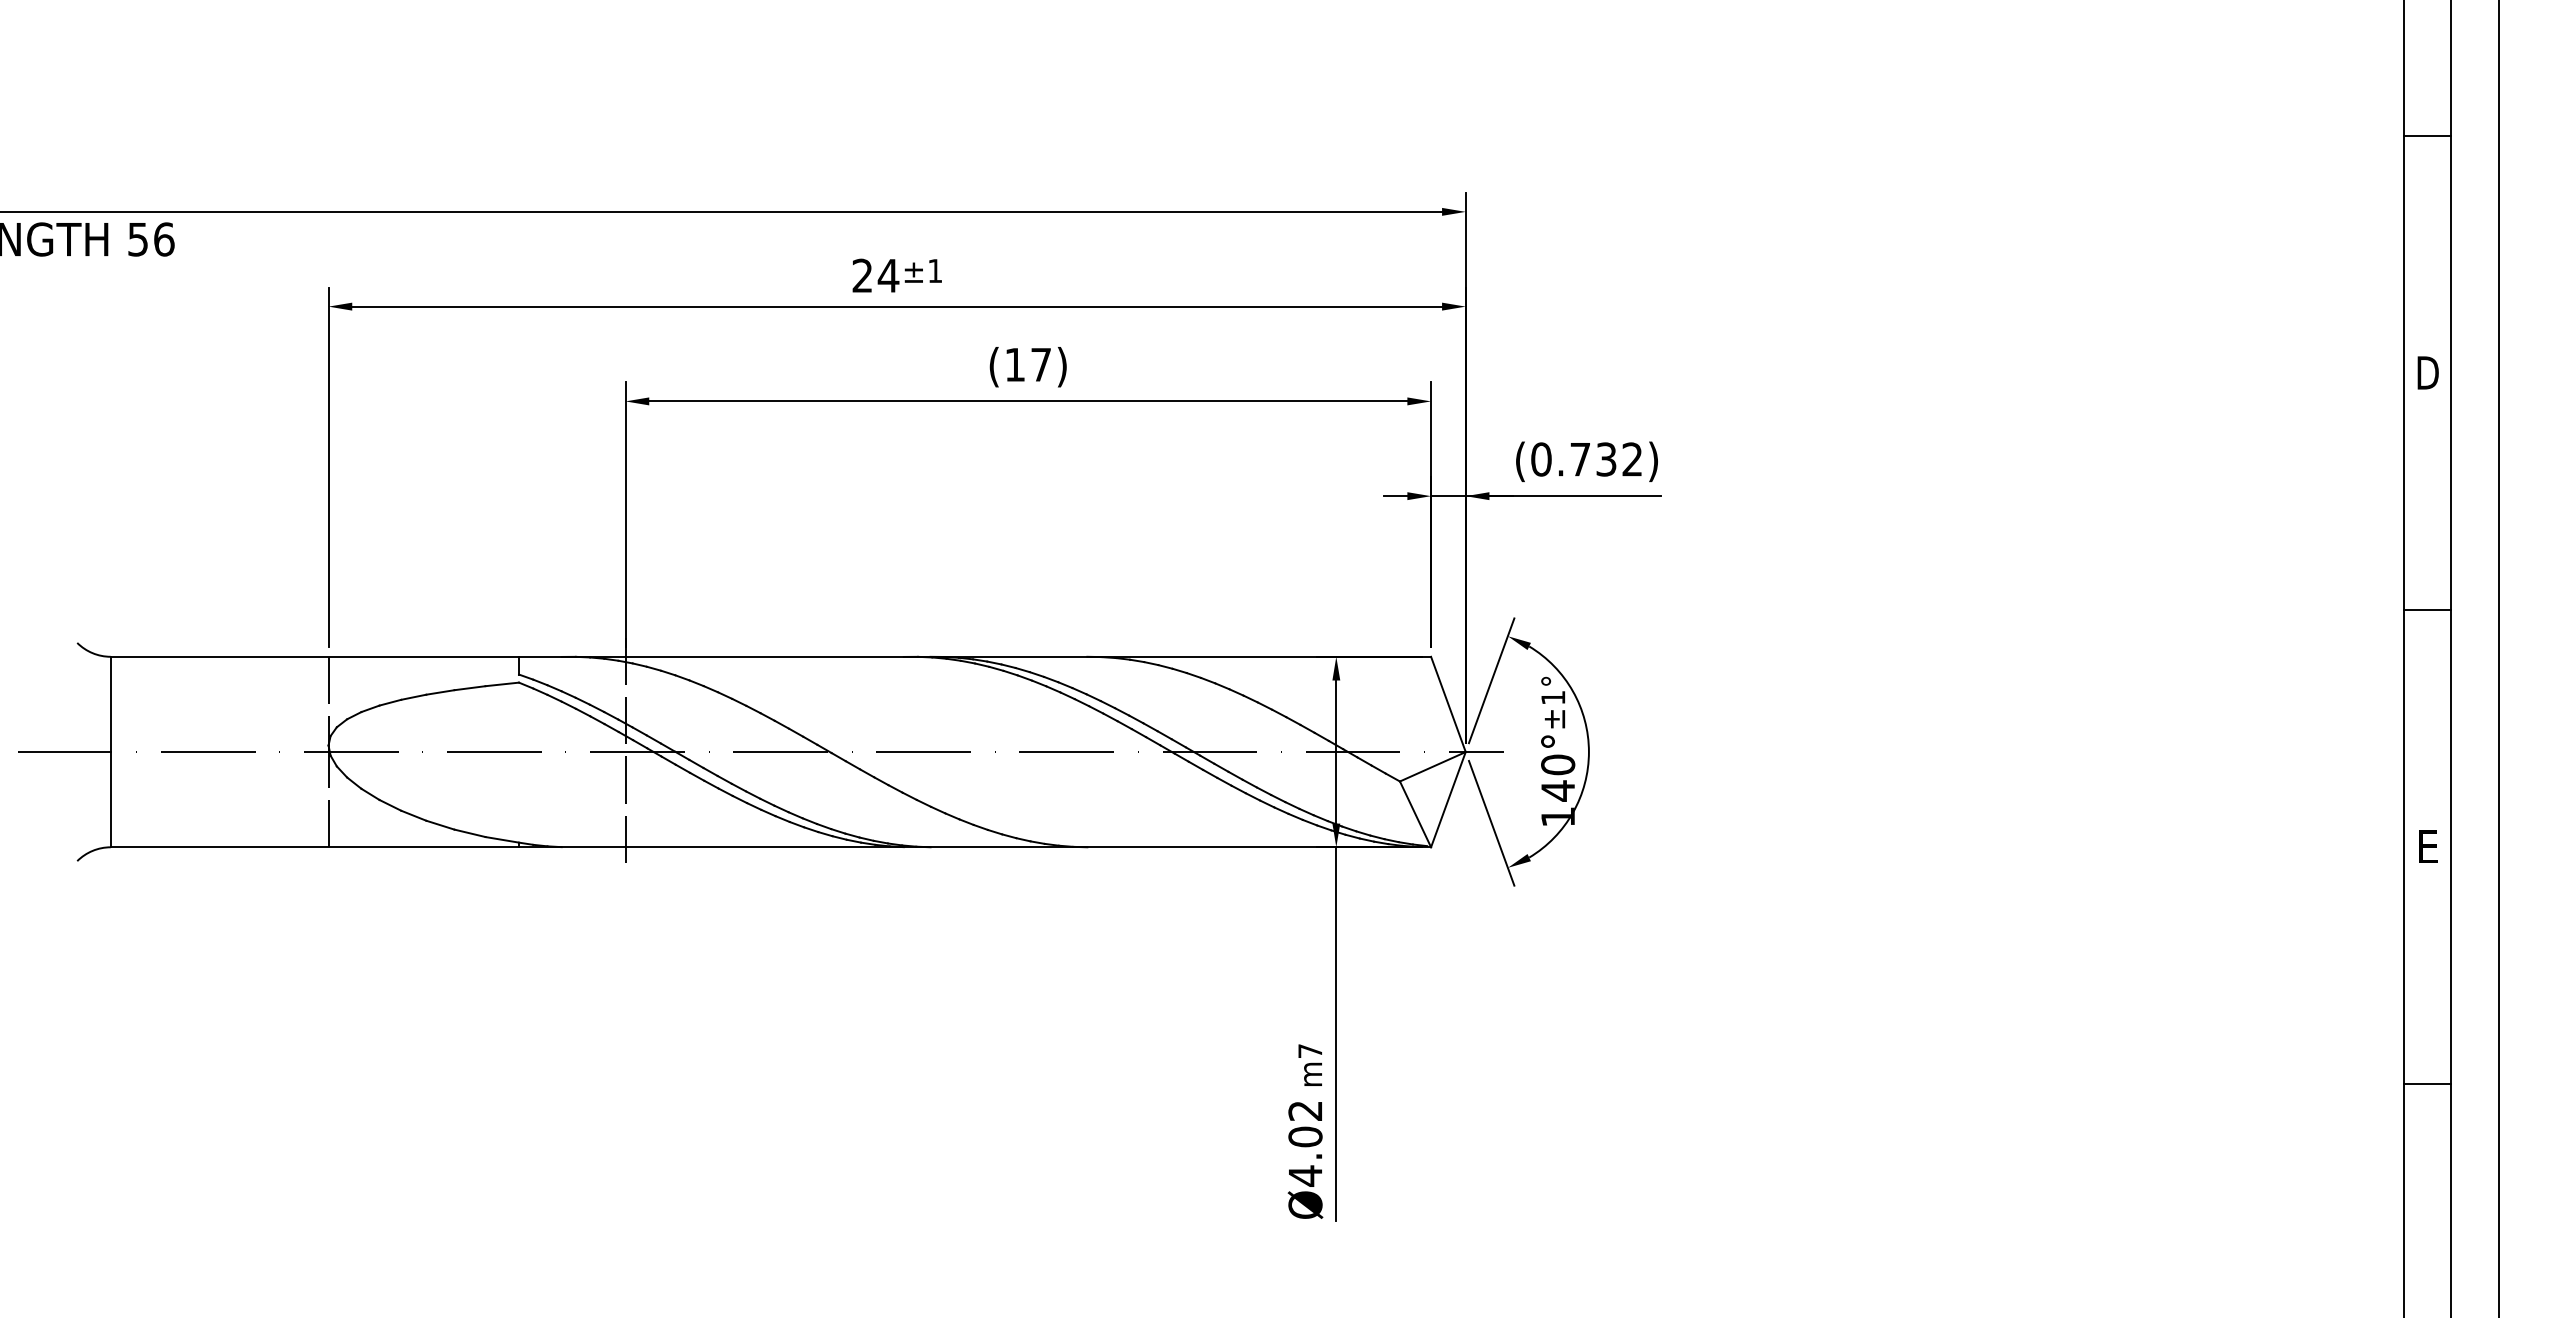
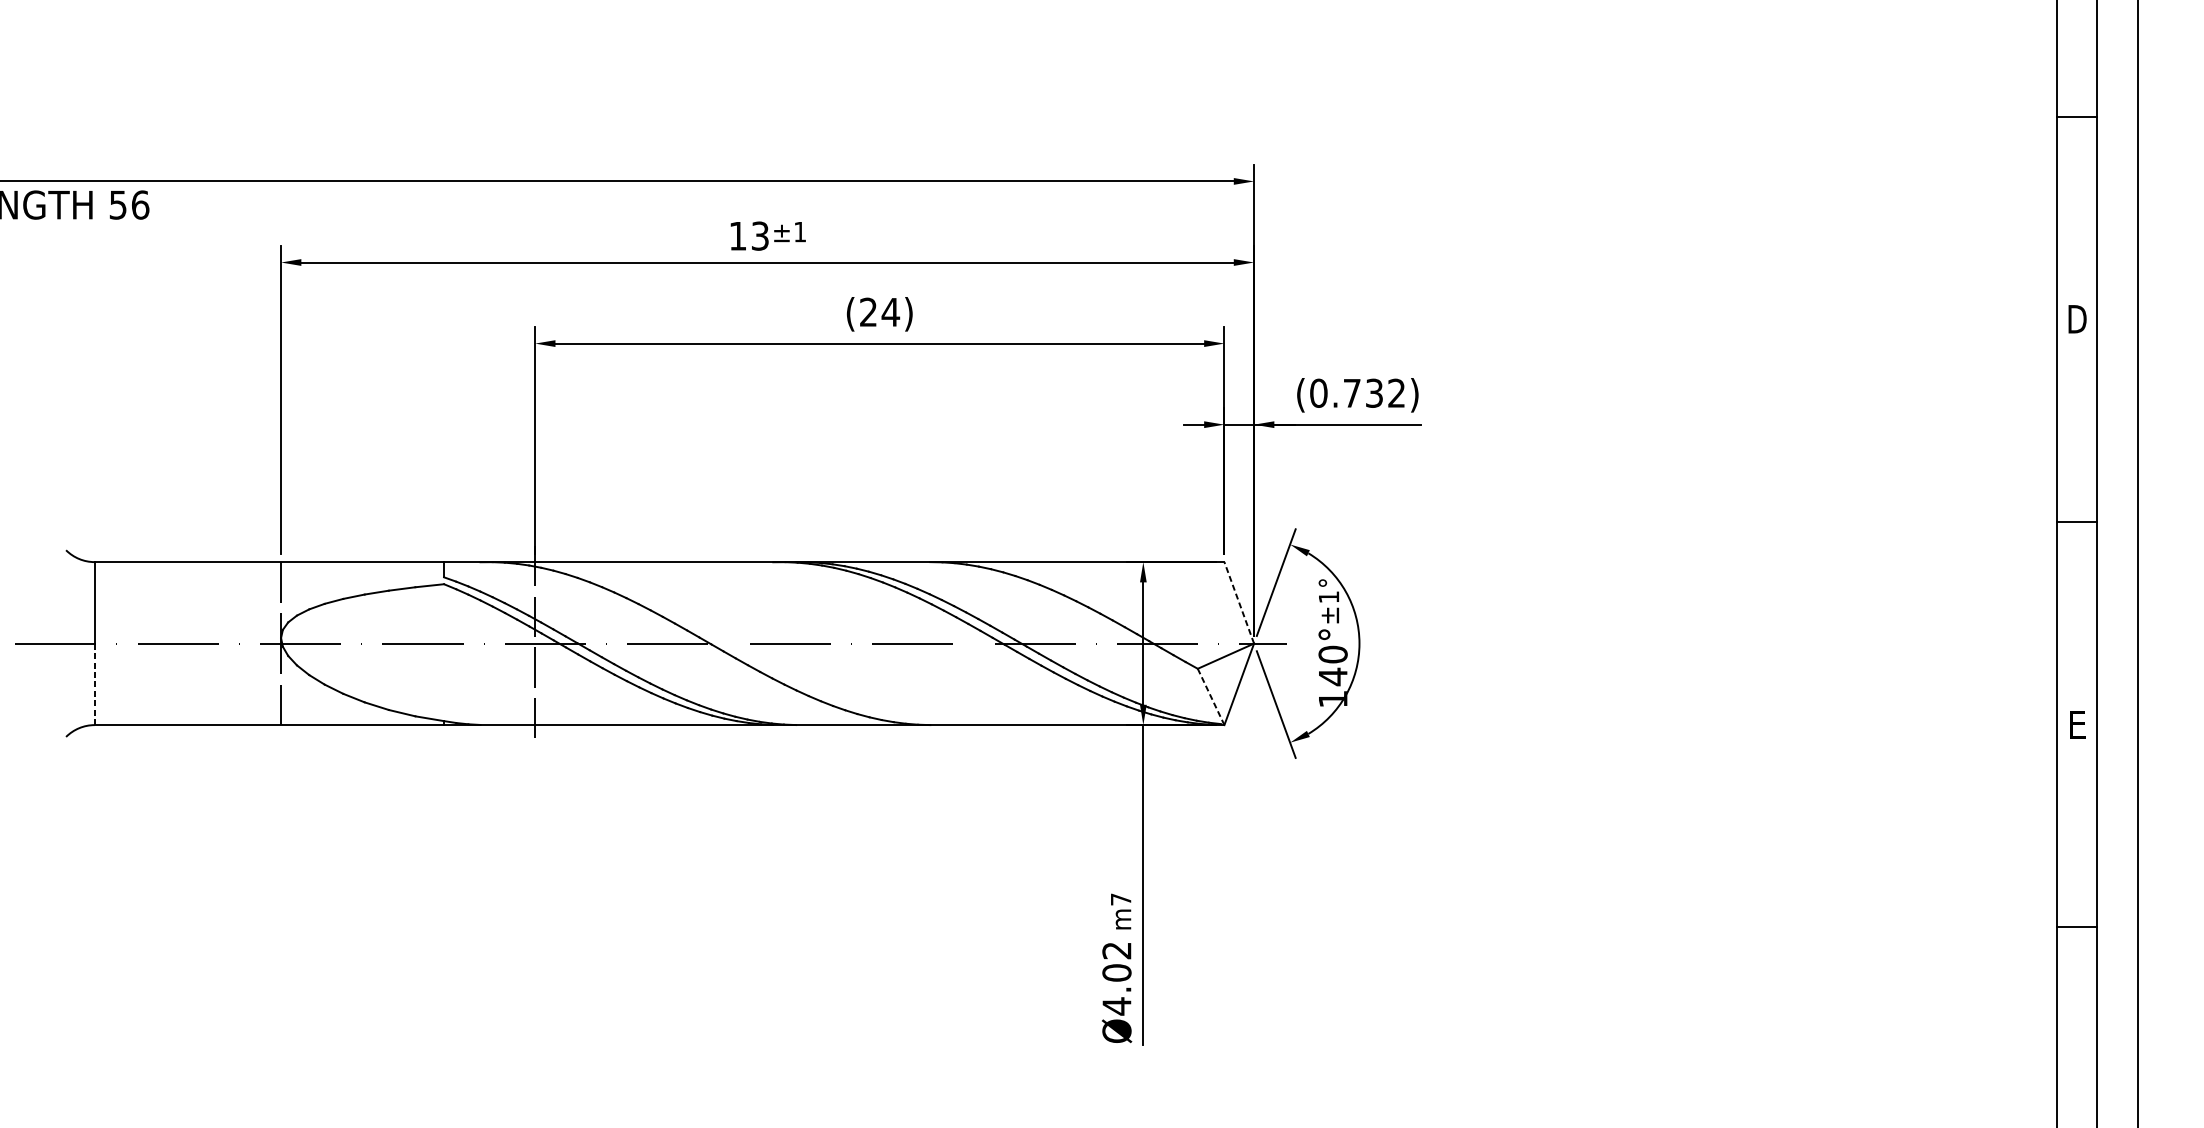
text: (875, 275) -> (749, 235), 24 -> 13
text: (1028, 364) -> (879, 312), (17) -> (24)
line: (1448, 704) -> (1239, 602), solid -> dashed
line: (110, 799) -> (94, 684), solid -> dashed
line: (1415, 814) -> (1211, 697), solid -> dashed

